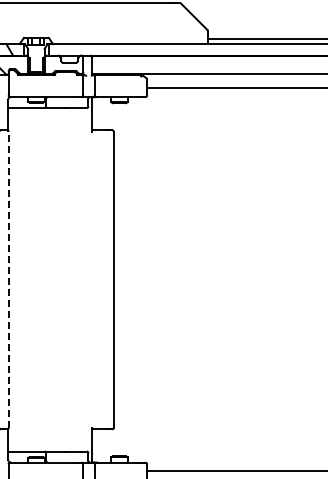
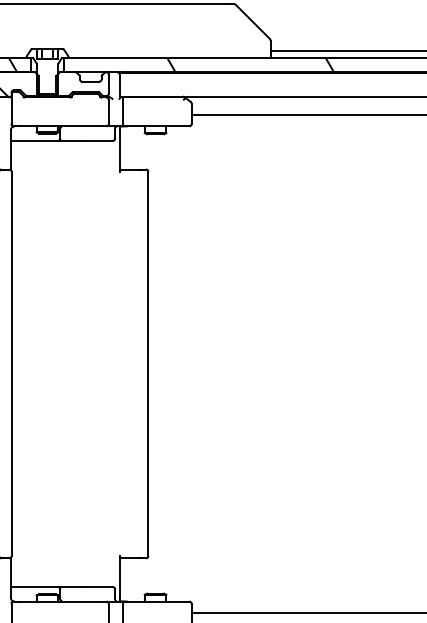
hatch: (192, 49) -> (250, 64), added
line: (8, 279) -> (11, 363), dashed -> solid

